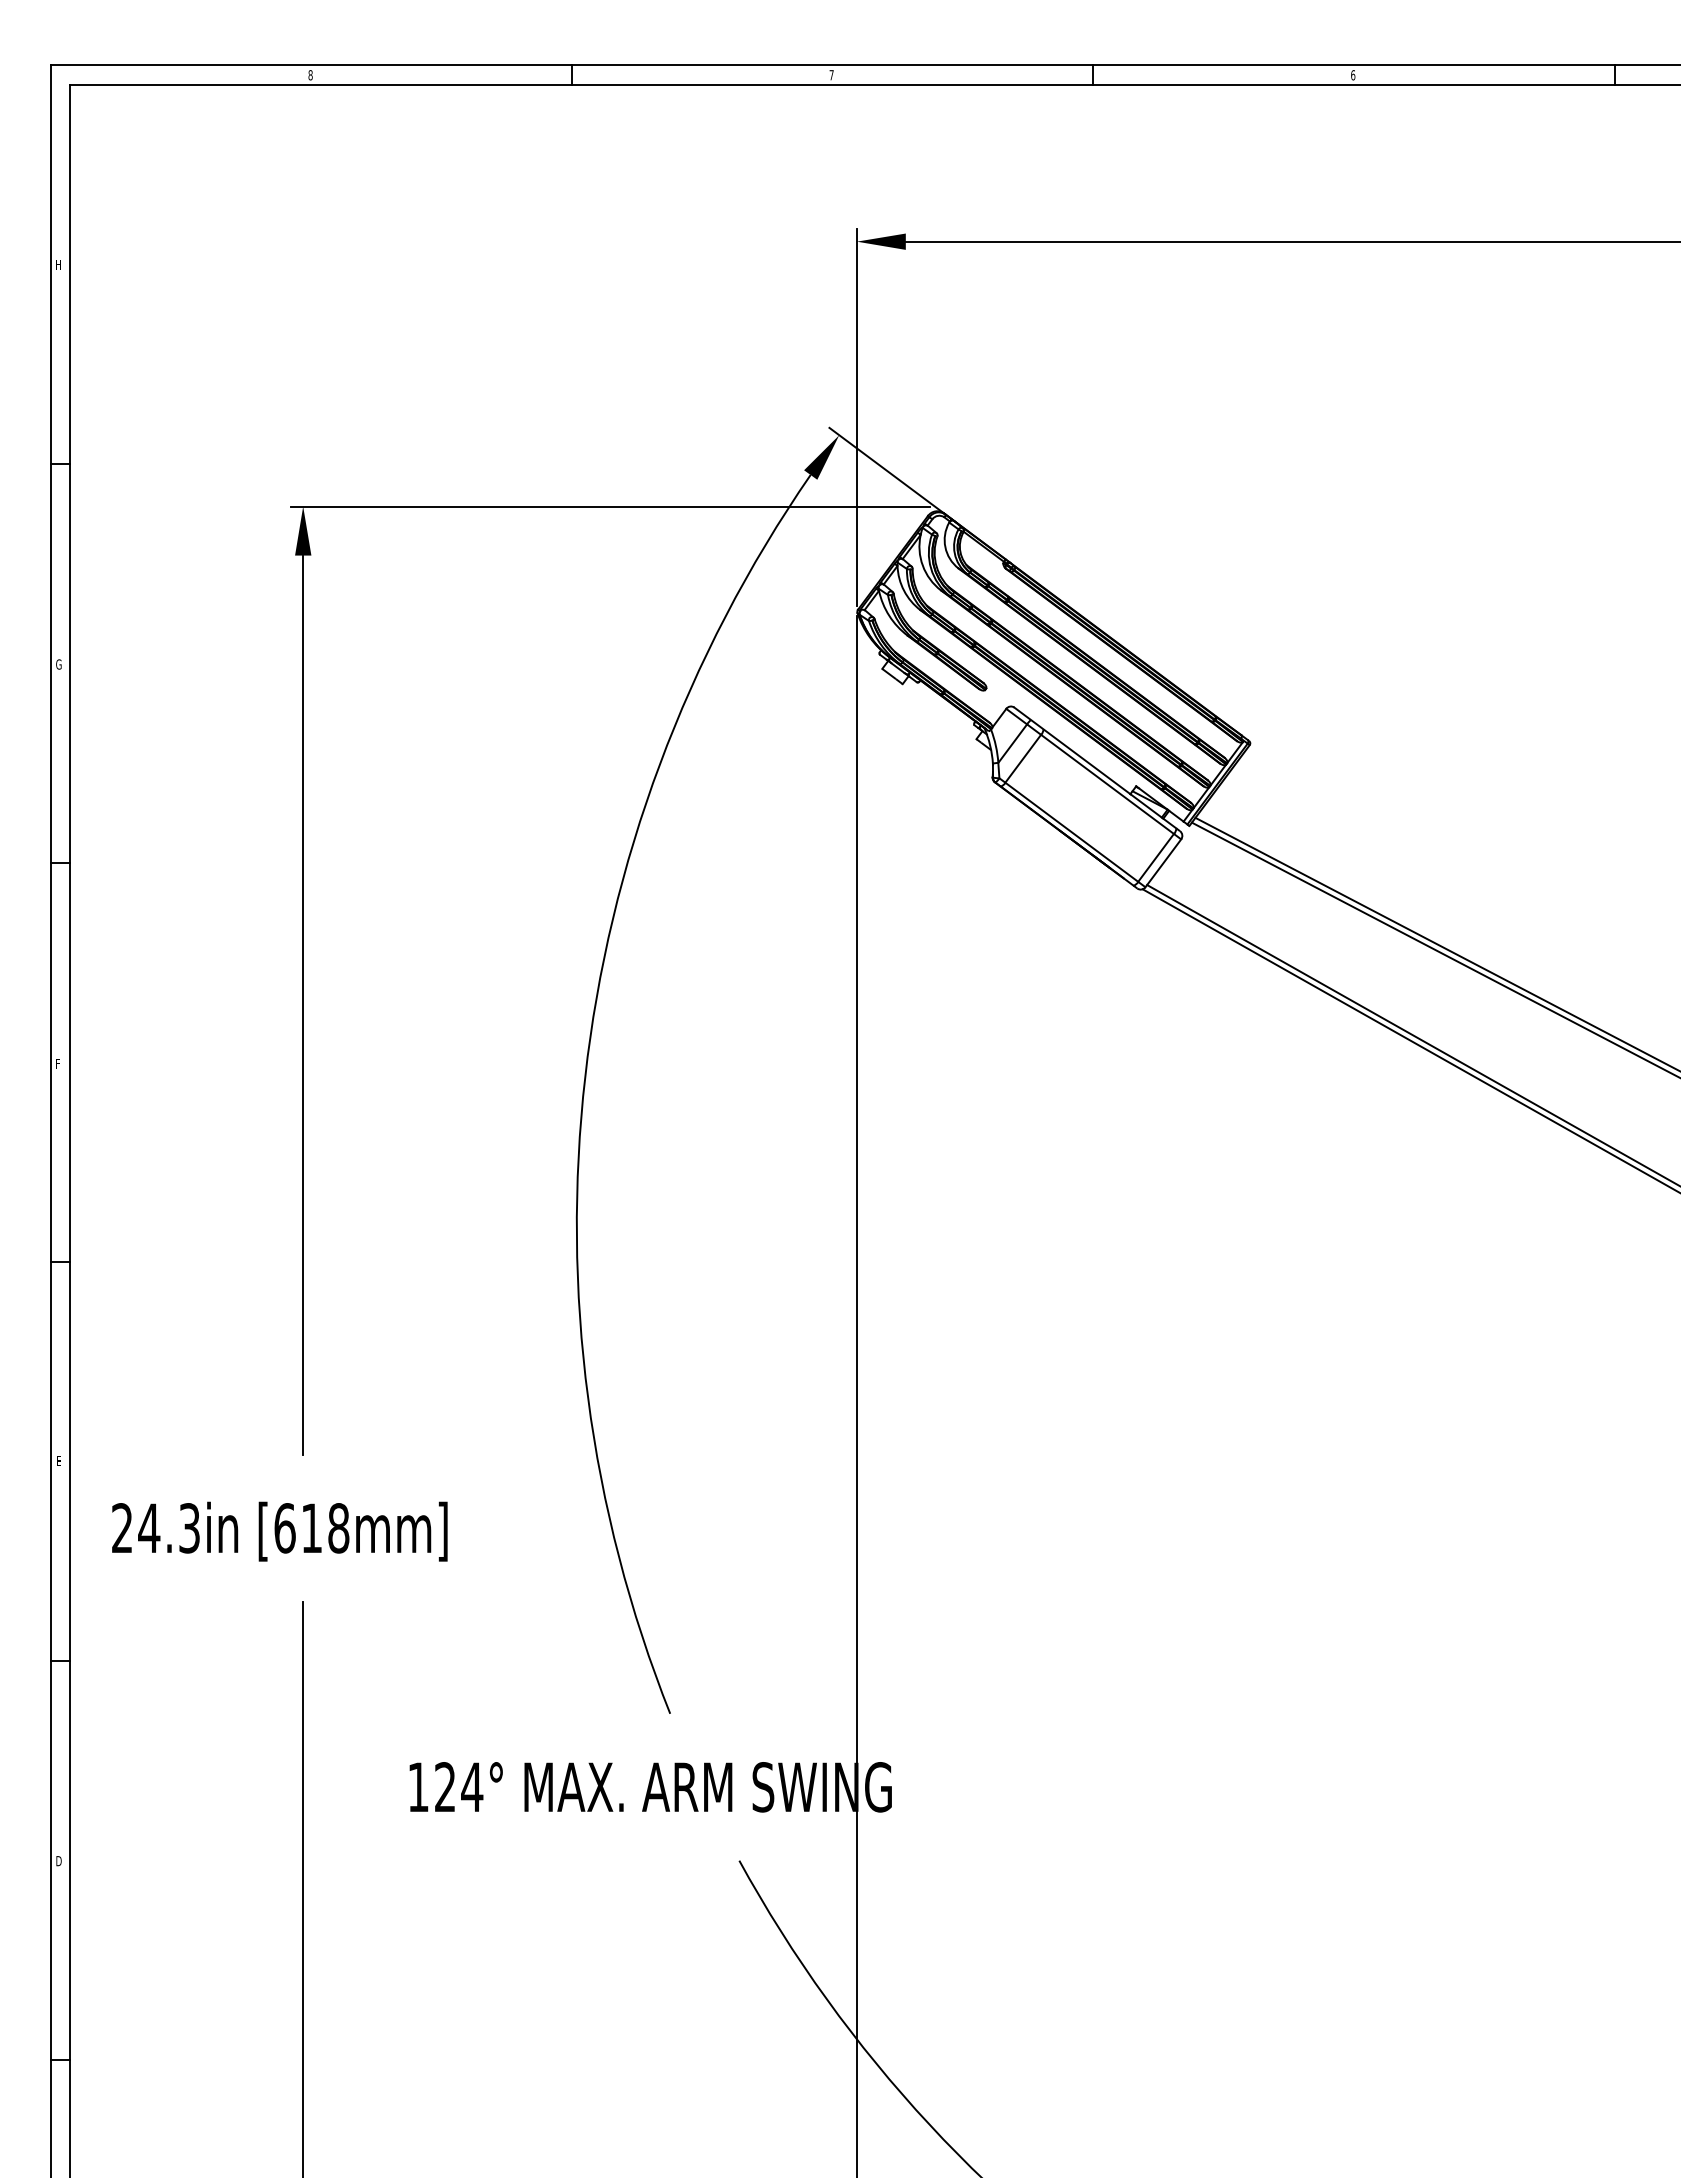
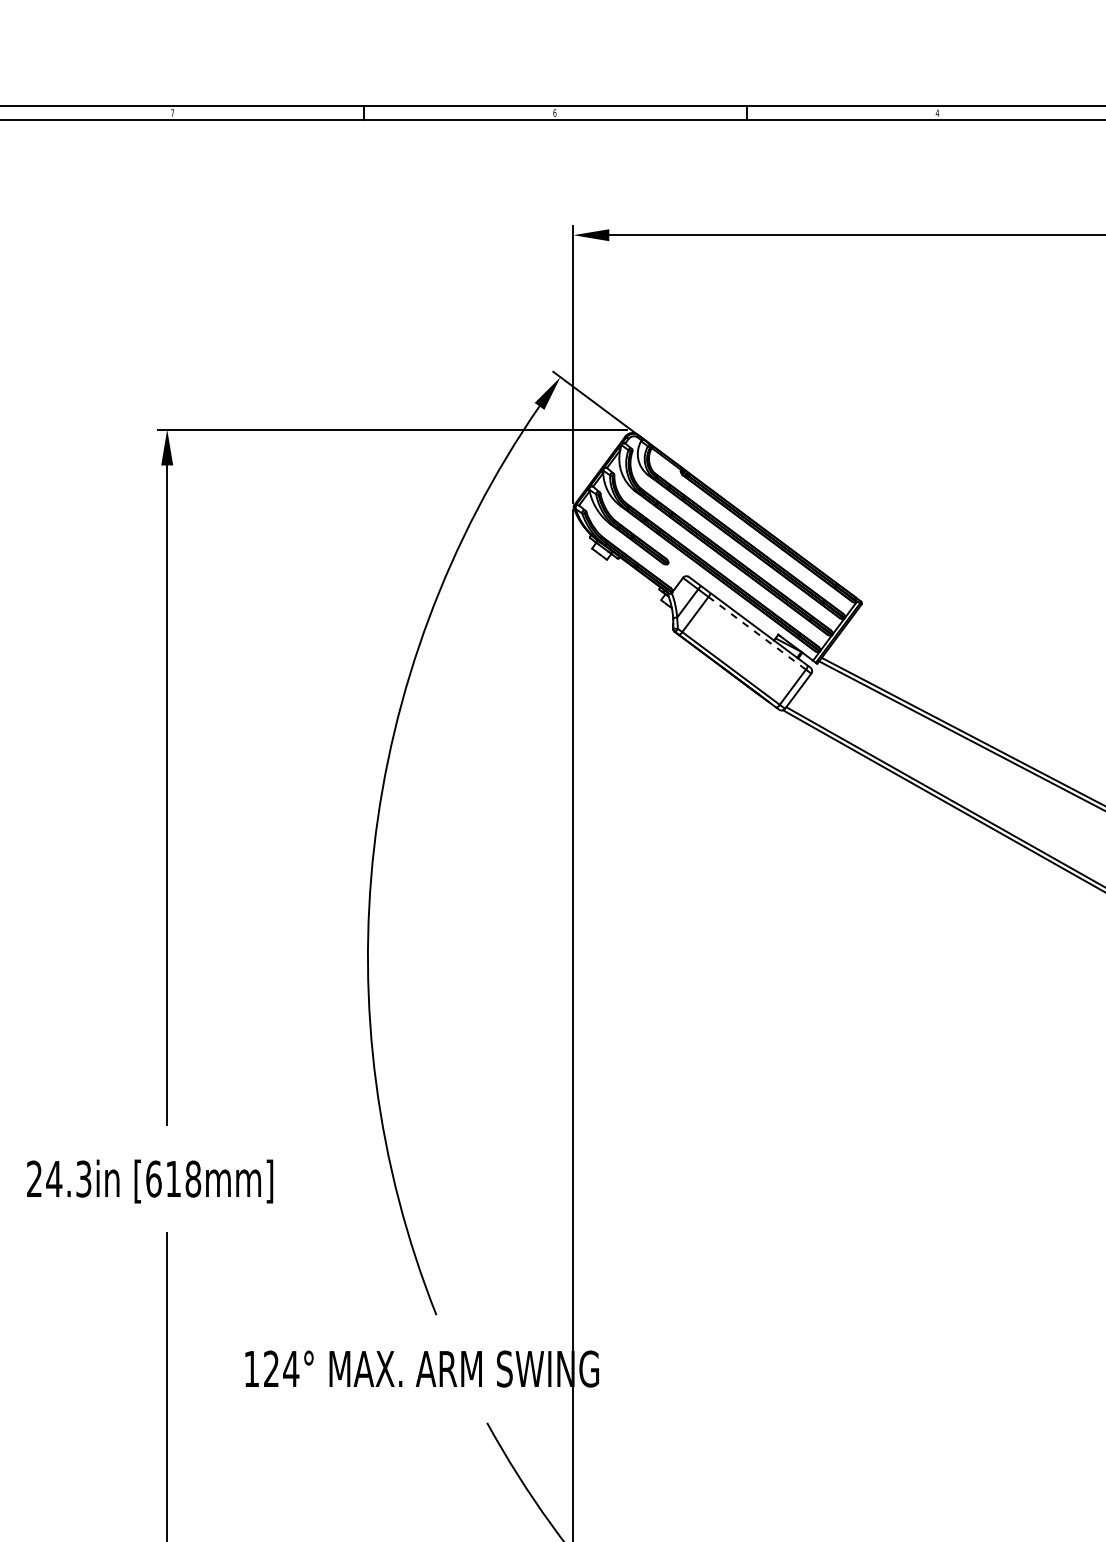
text: (310, 75) -> (172, 113), 8 -> 7
text: (831, 75) -> (554, 113), 7 -> 6
text: (1352, 75) -> (936, 113), 6 -> 4
line: (1107, 784) -> (757, 633), solid -> dashed

